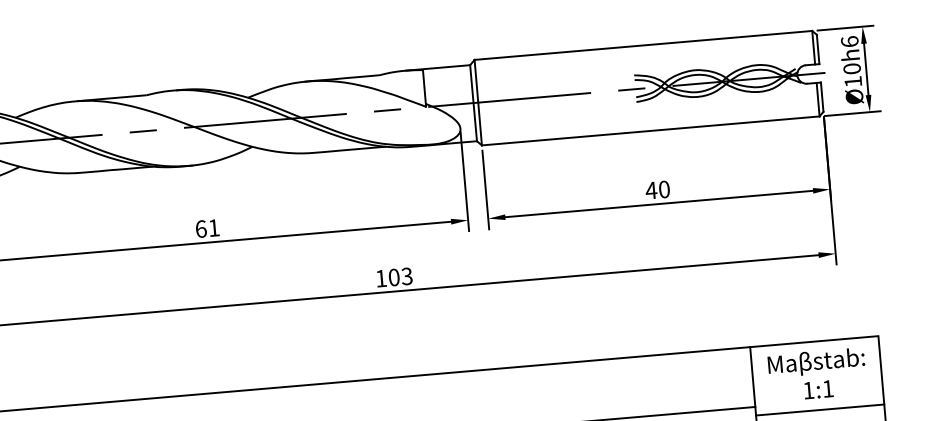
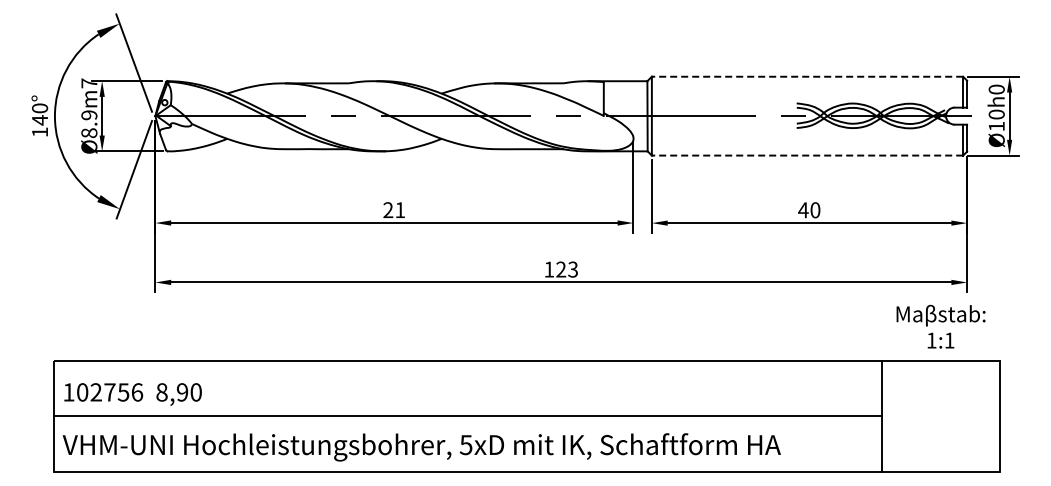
text: (849, 41) -> (996, 89), Ø10h6 -> Ø10h0
line: (643, 45) -> (807, 76), solid -> dashed
line: (650, 130) -> (807, 155), solid -> dashed
text: (201, 229) -> (388, 210), 61 -> 21
text: (394, 277) -> (561, 269), 103 -> 123
text: (816, 374) -> (940, 326), moved
line: (819, 410) -> (940, 424), removed

